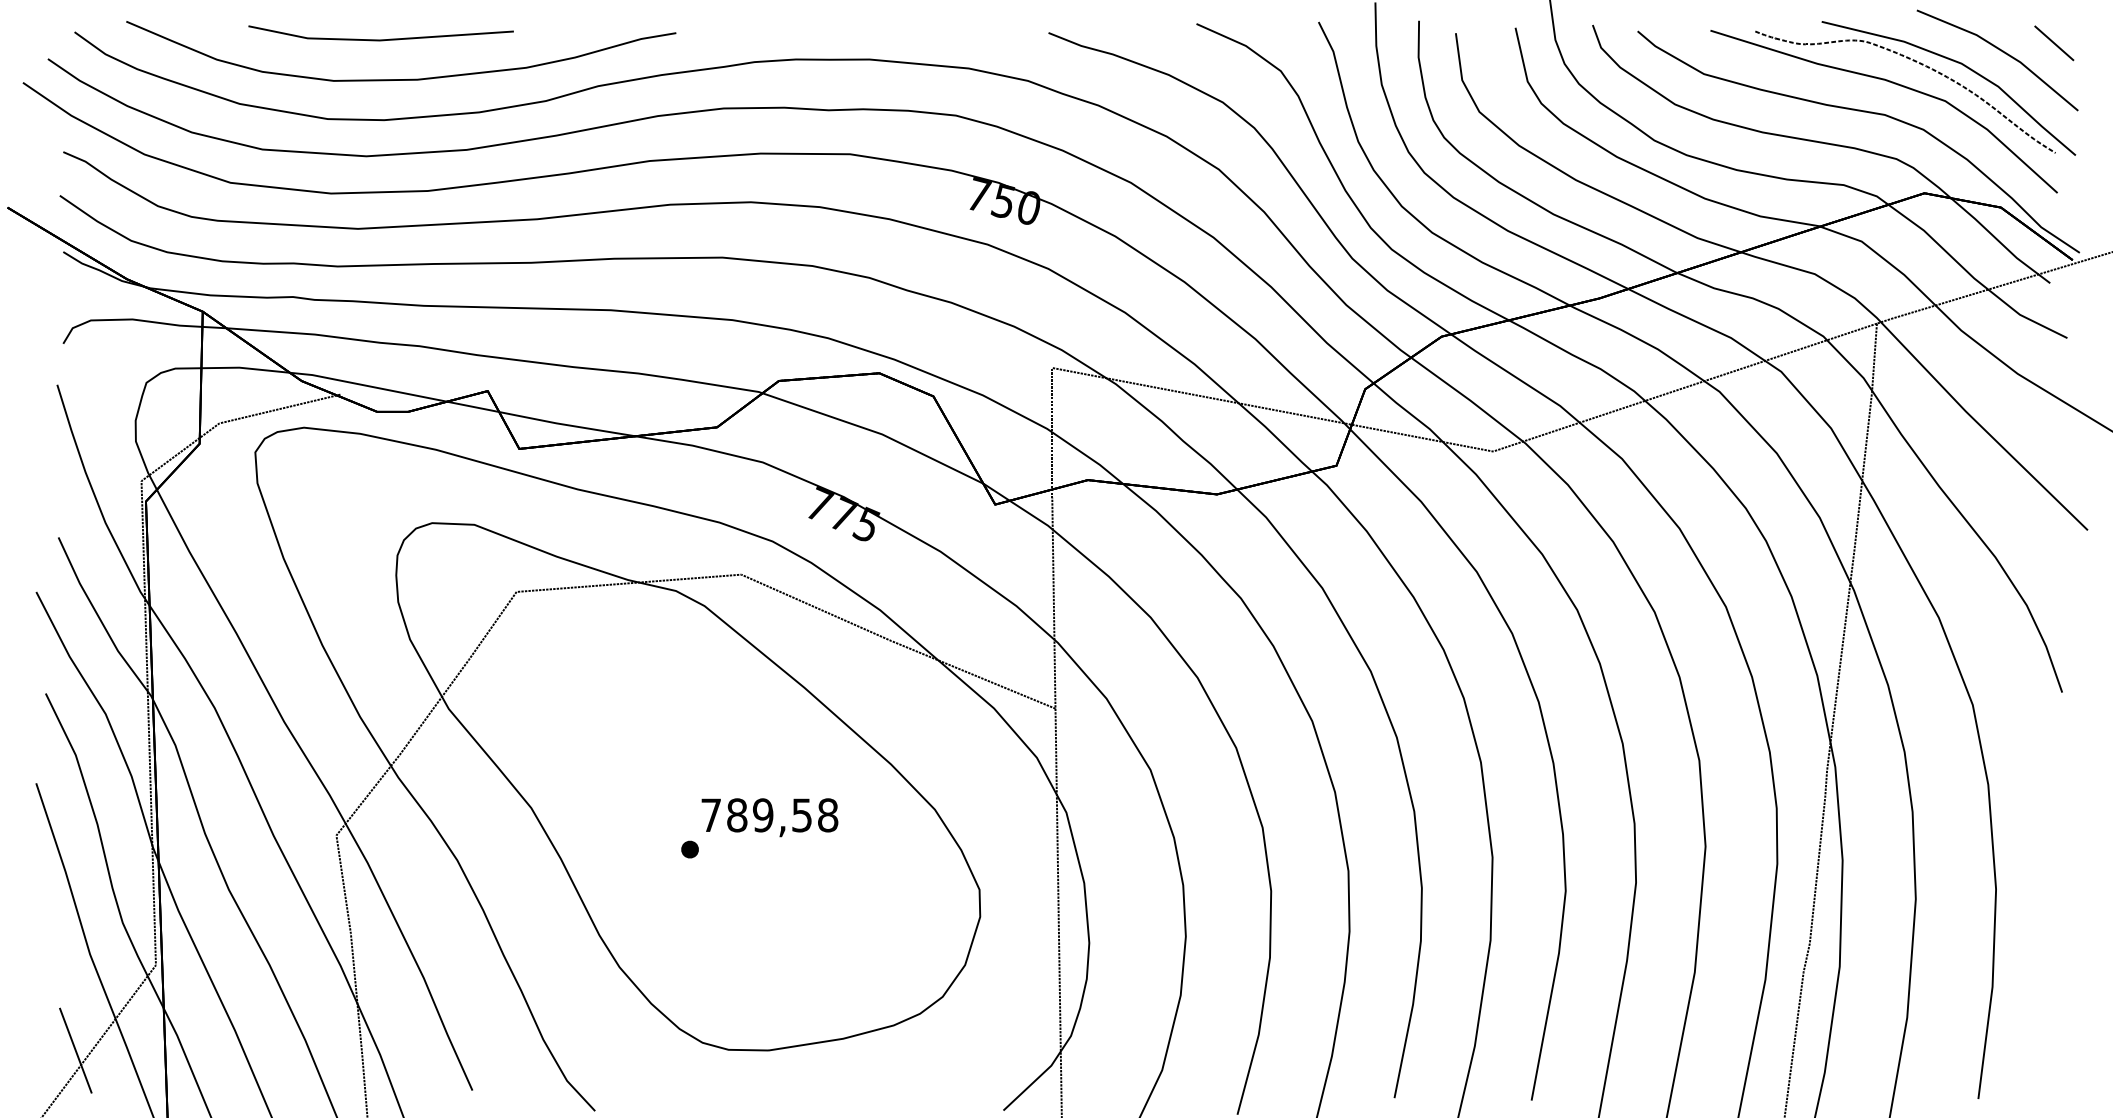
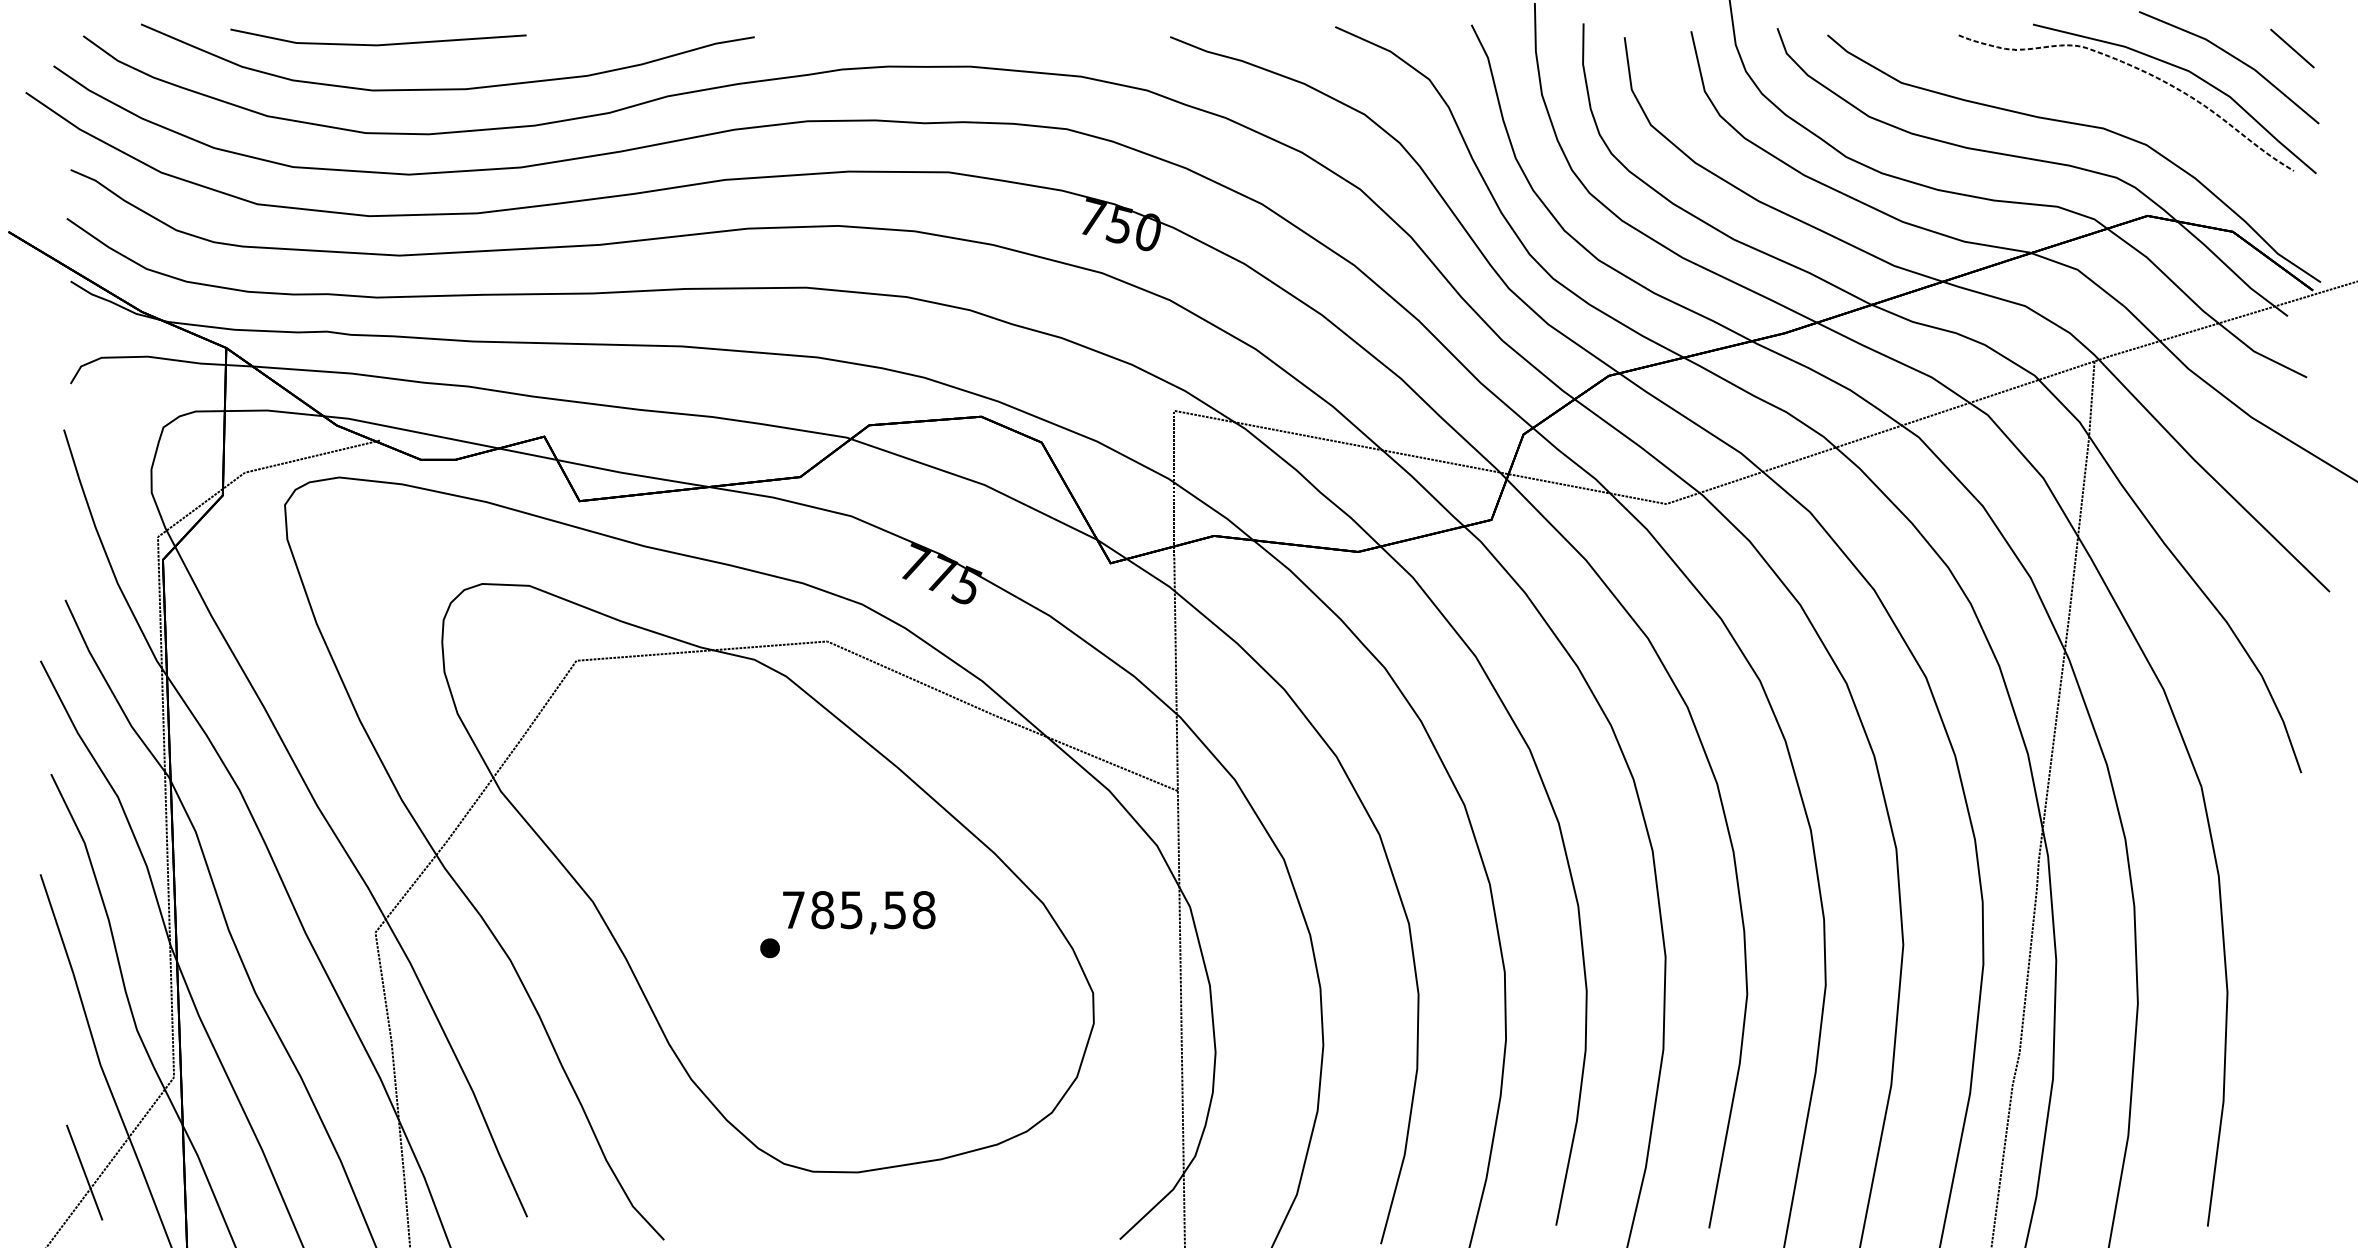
line: (380, 39) -> (377, 44), moved
curve: (1894, 84) -> (2114, 94), removed
text: (763, 815) -> (852, 910), 789,58 -> 785,58

